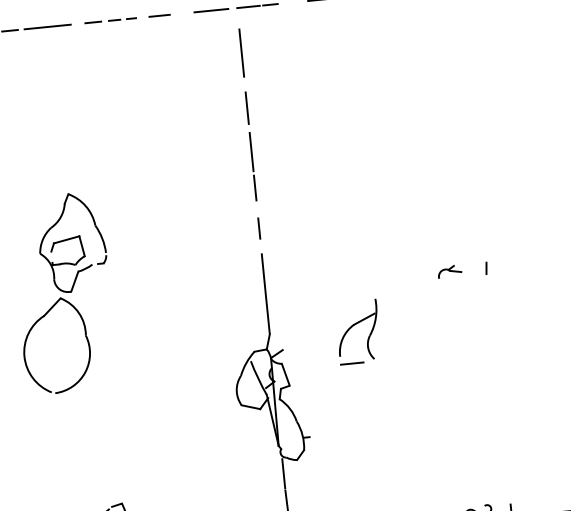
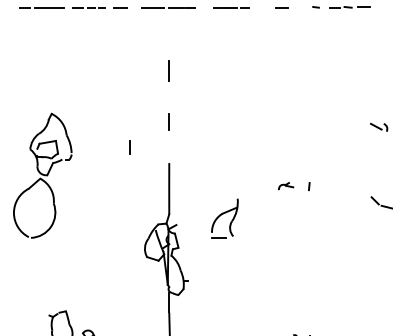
line: (242, 53) -> (169, 36), removed
line: (251, 151) -> (169, 98), removed
line: (258, 228) -> (129, 147), moved

